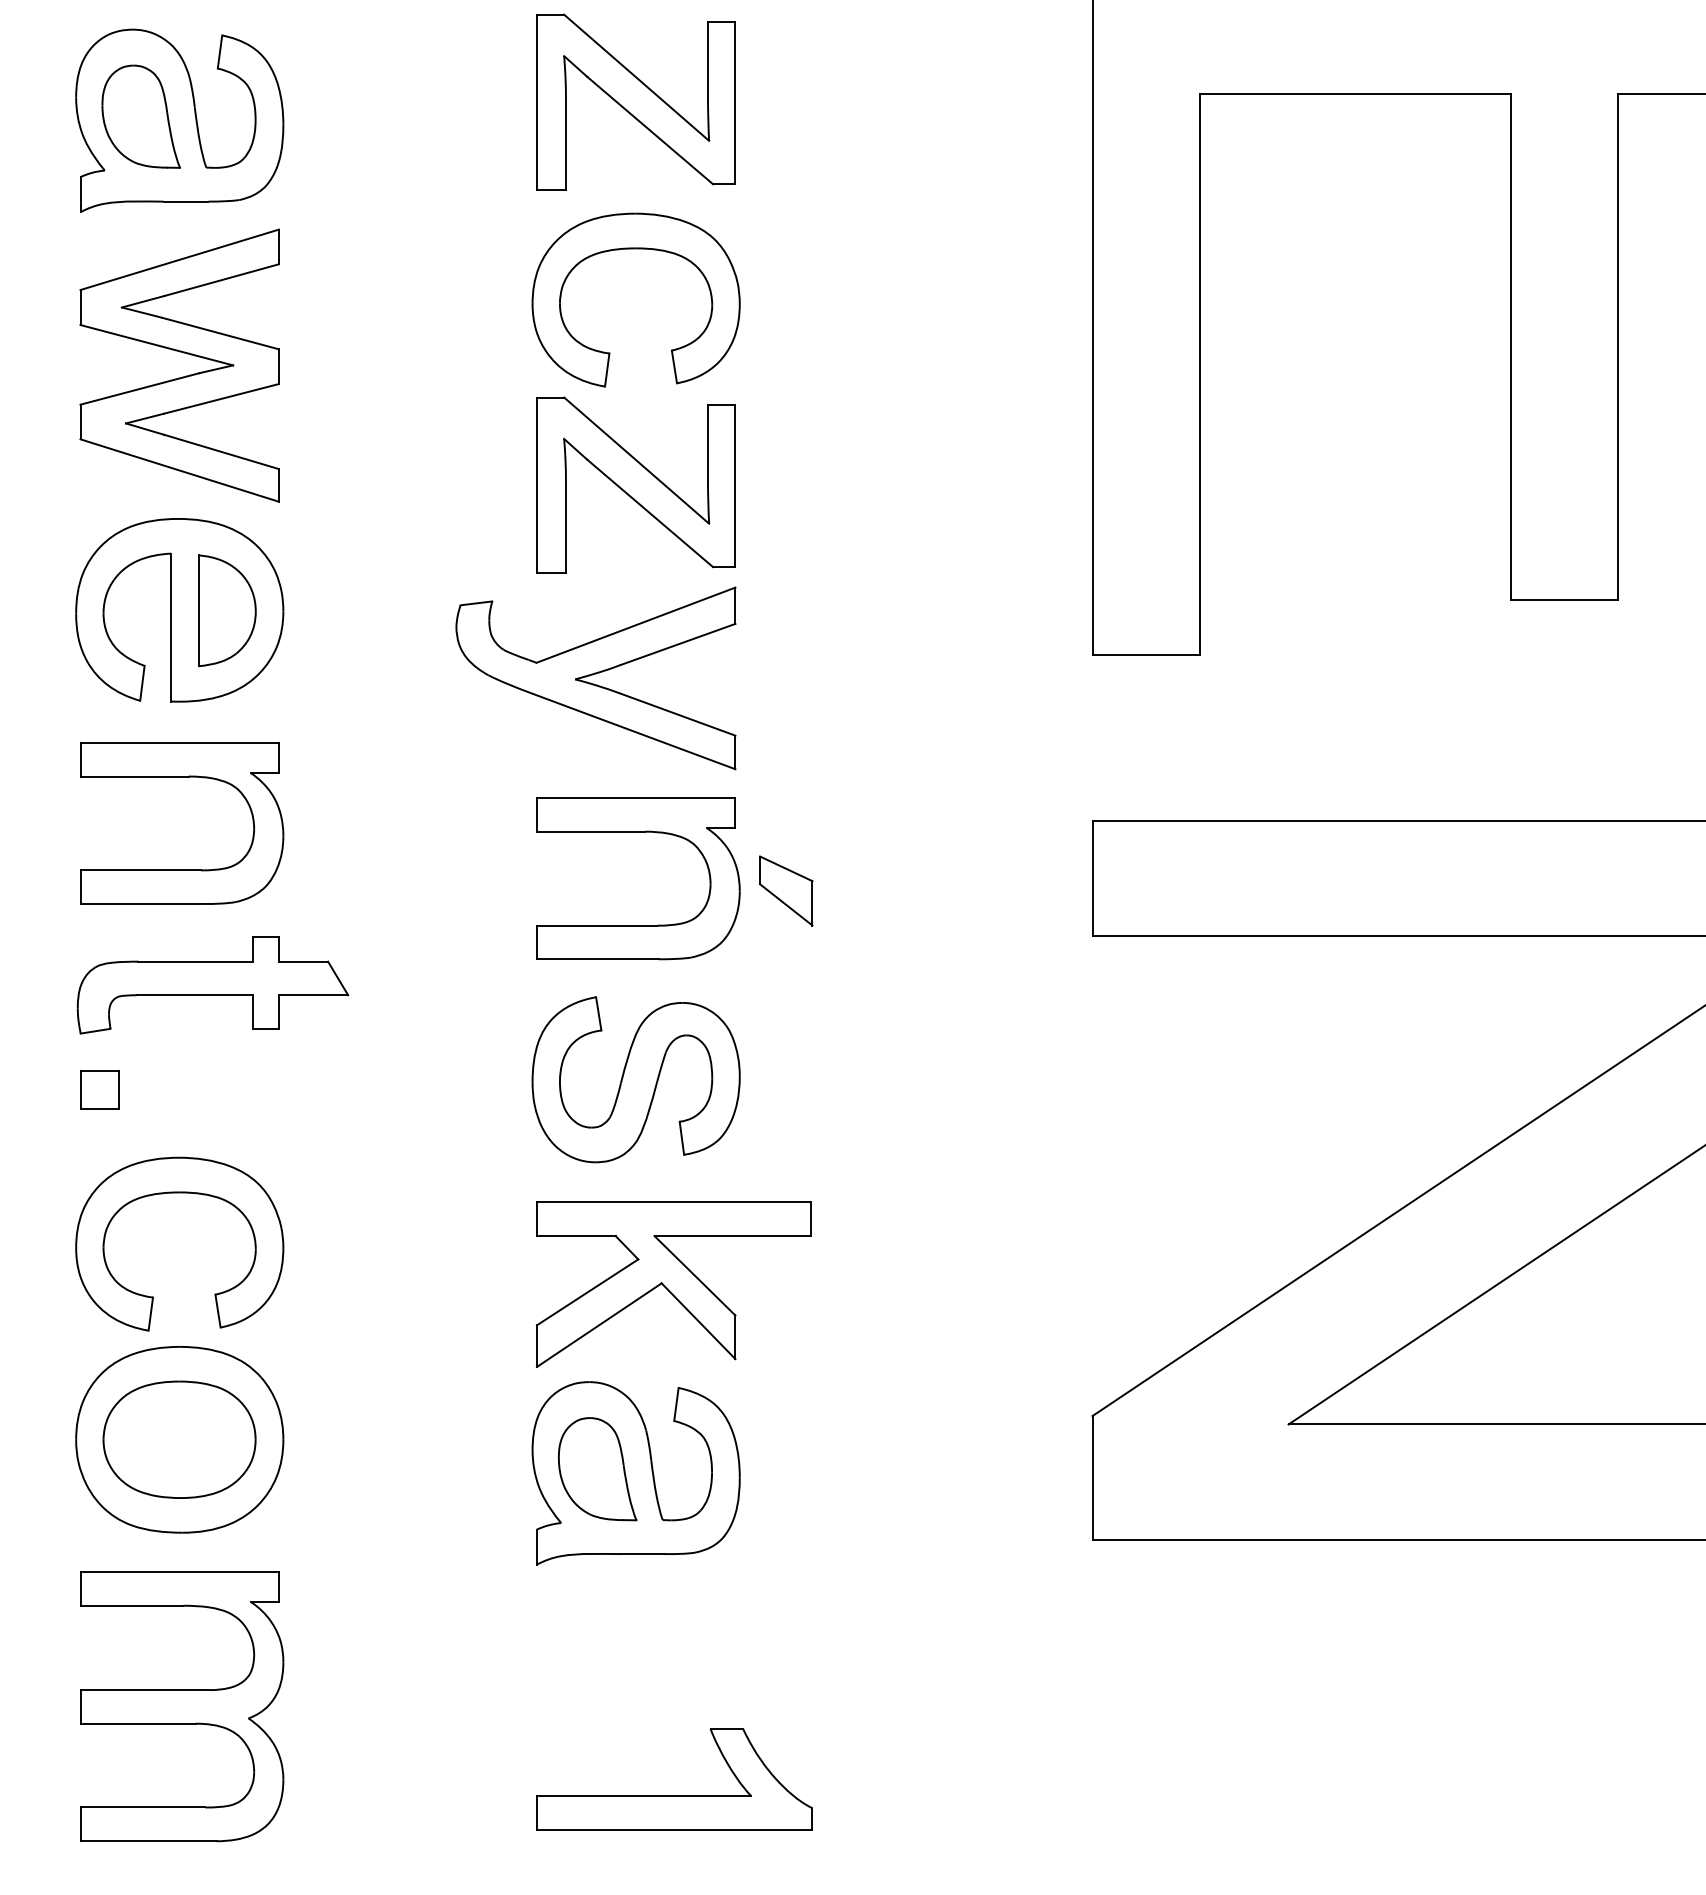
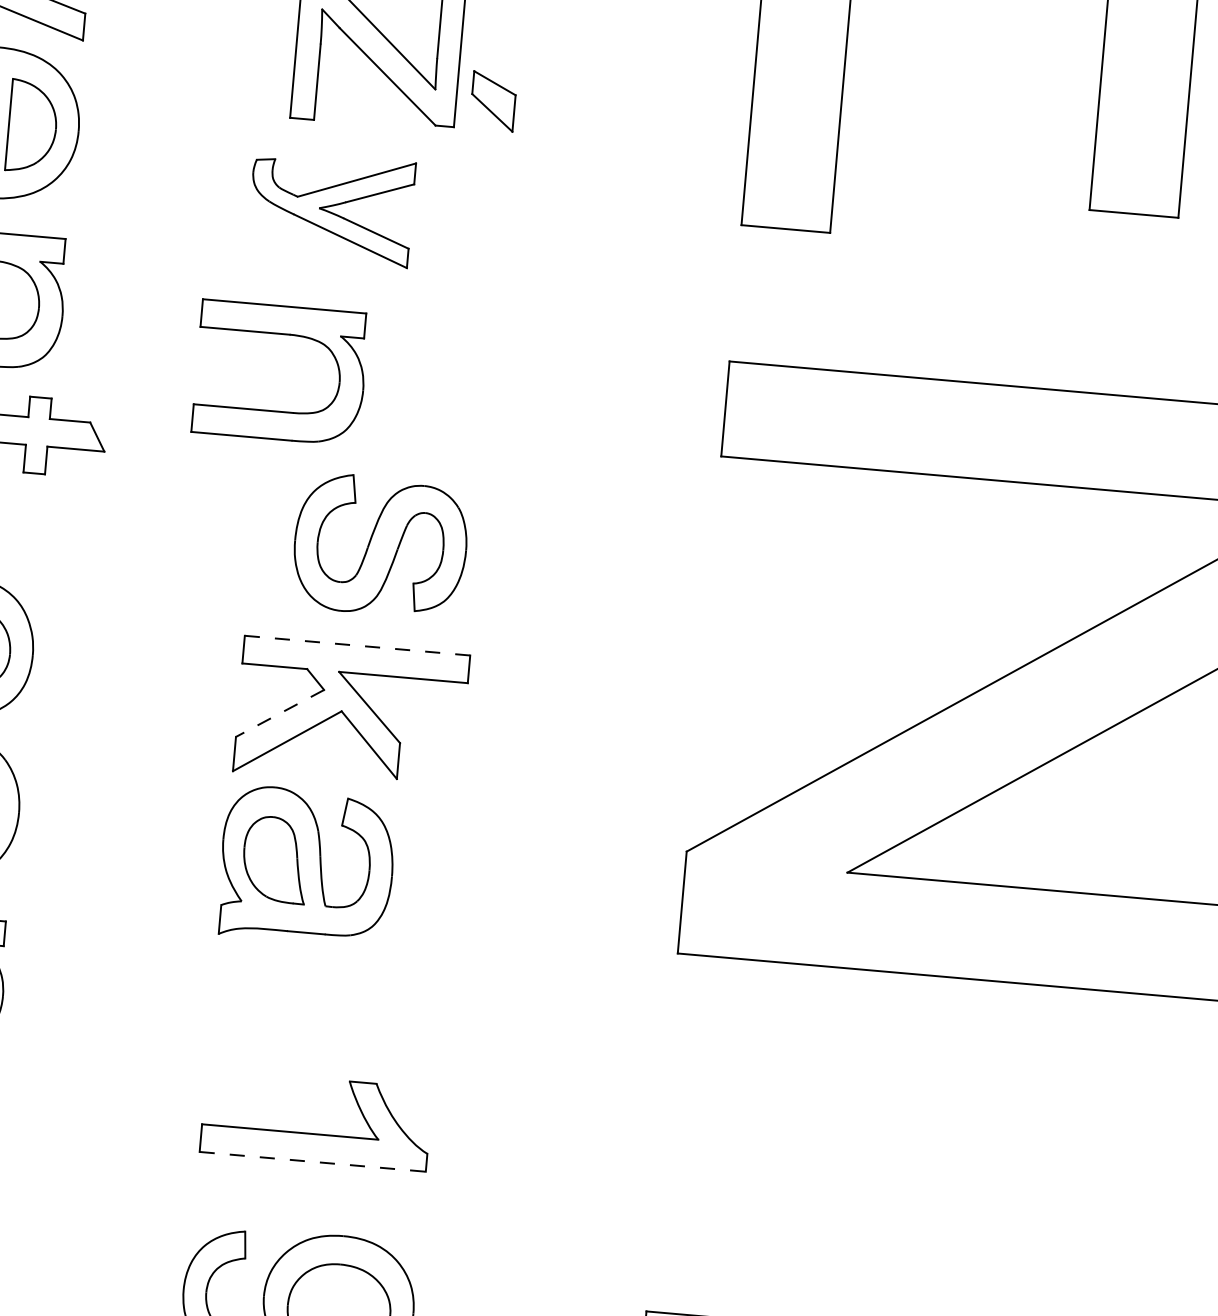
part: (595, 678) -> (330, 208), size x0.7
part: (638, 832) -> (284, 334), moved
part: (786, 890) -> (493, 101), moved
part: (635, 1079) -> (380, 545), moved
line: (673, 1202) -> (357, 645), solid -> dashed
line: (587, 1292) -> (279, 713), solid -> dashed
line: (674, 1829) -> (312, 1161), solid -> dashed

